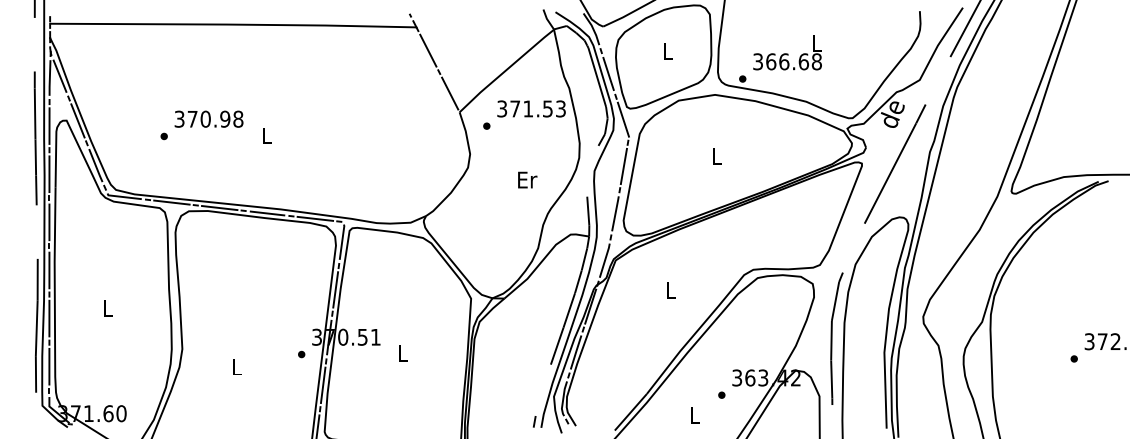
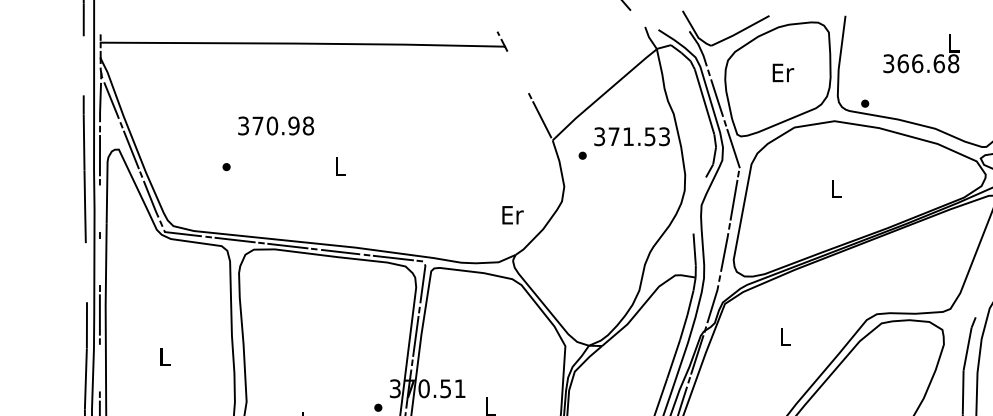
line: (428, 50) -> (518, 72), removed
text: (668, 50) -> (783, 72), L -> Er
text: (787, 52) -> (921, 53), moved
text: (208, 118) -> (275, 125), moved
line: (49, 174) -> (99, 209), removed
text: (527, 179) -> (512, 214), moved
line: (49, 222) -> (99, 262), removed
line: (49, 318) -> (99, 368), removed

